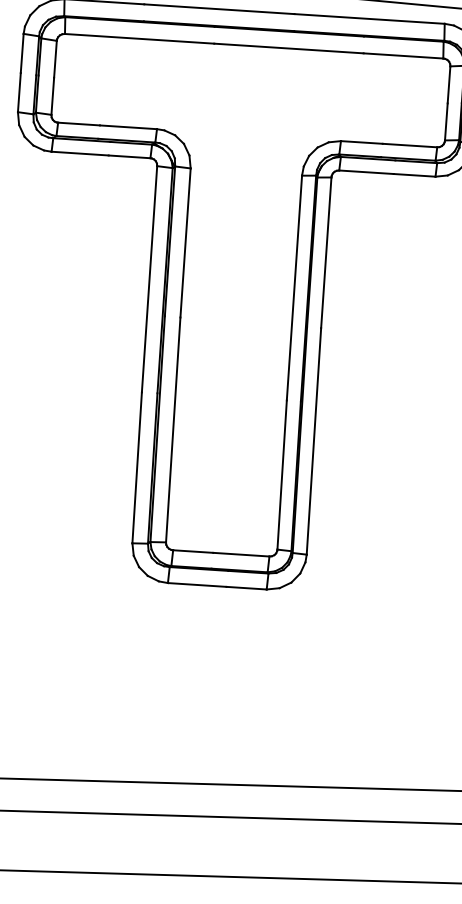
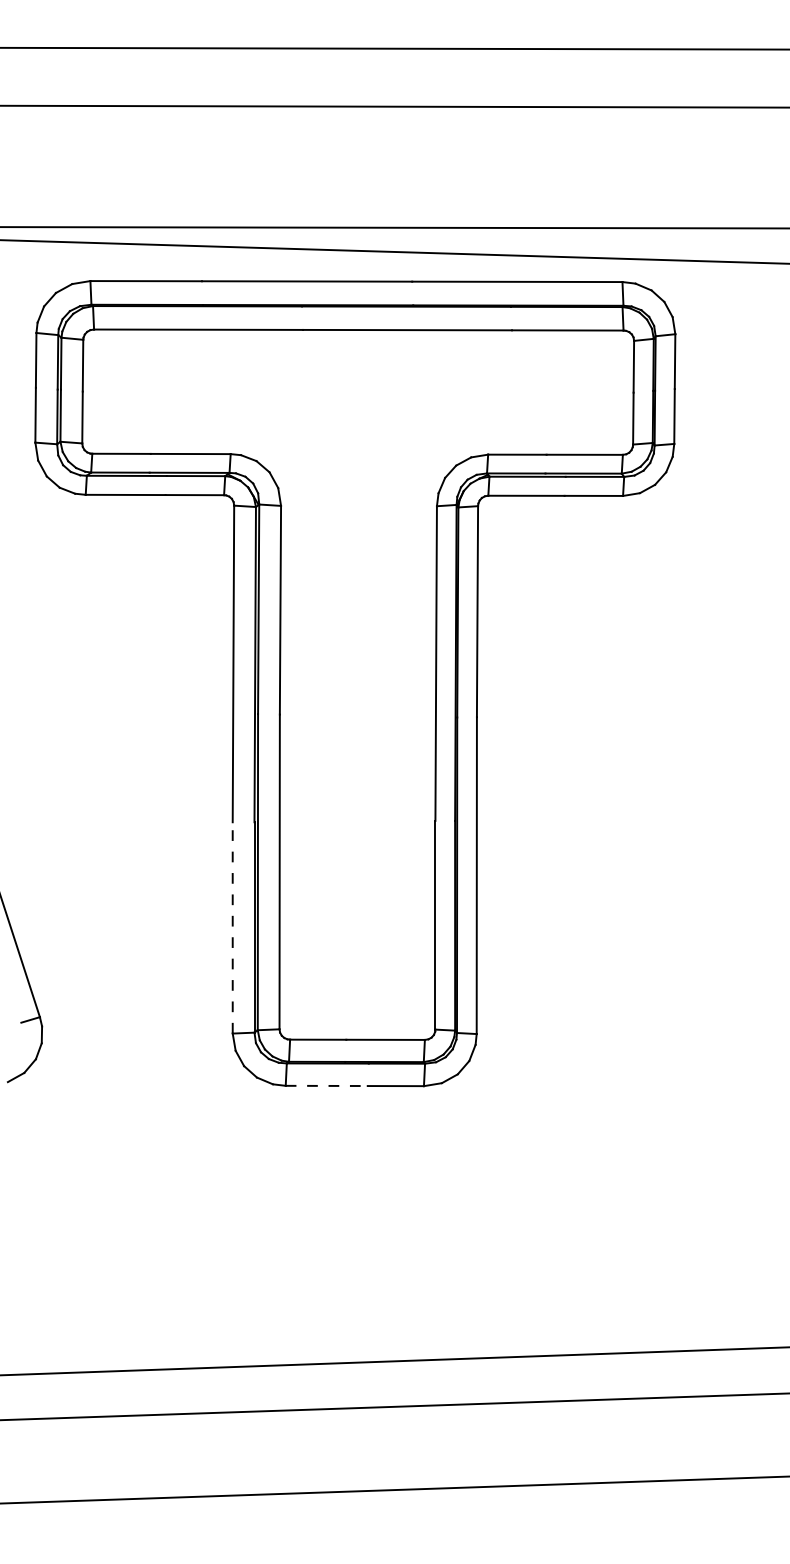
line: (137, 467) -> (232, 927), solid -> dashed
line: (197, 584) -> (327, 1085), solid -> dashed

